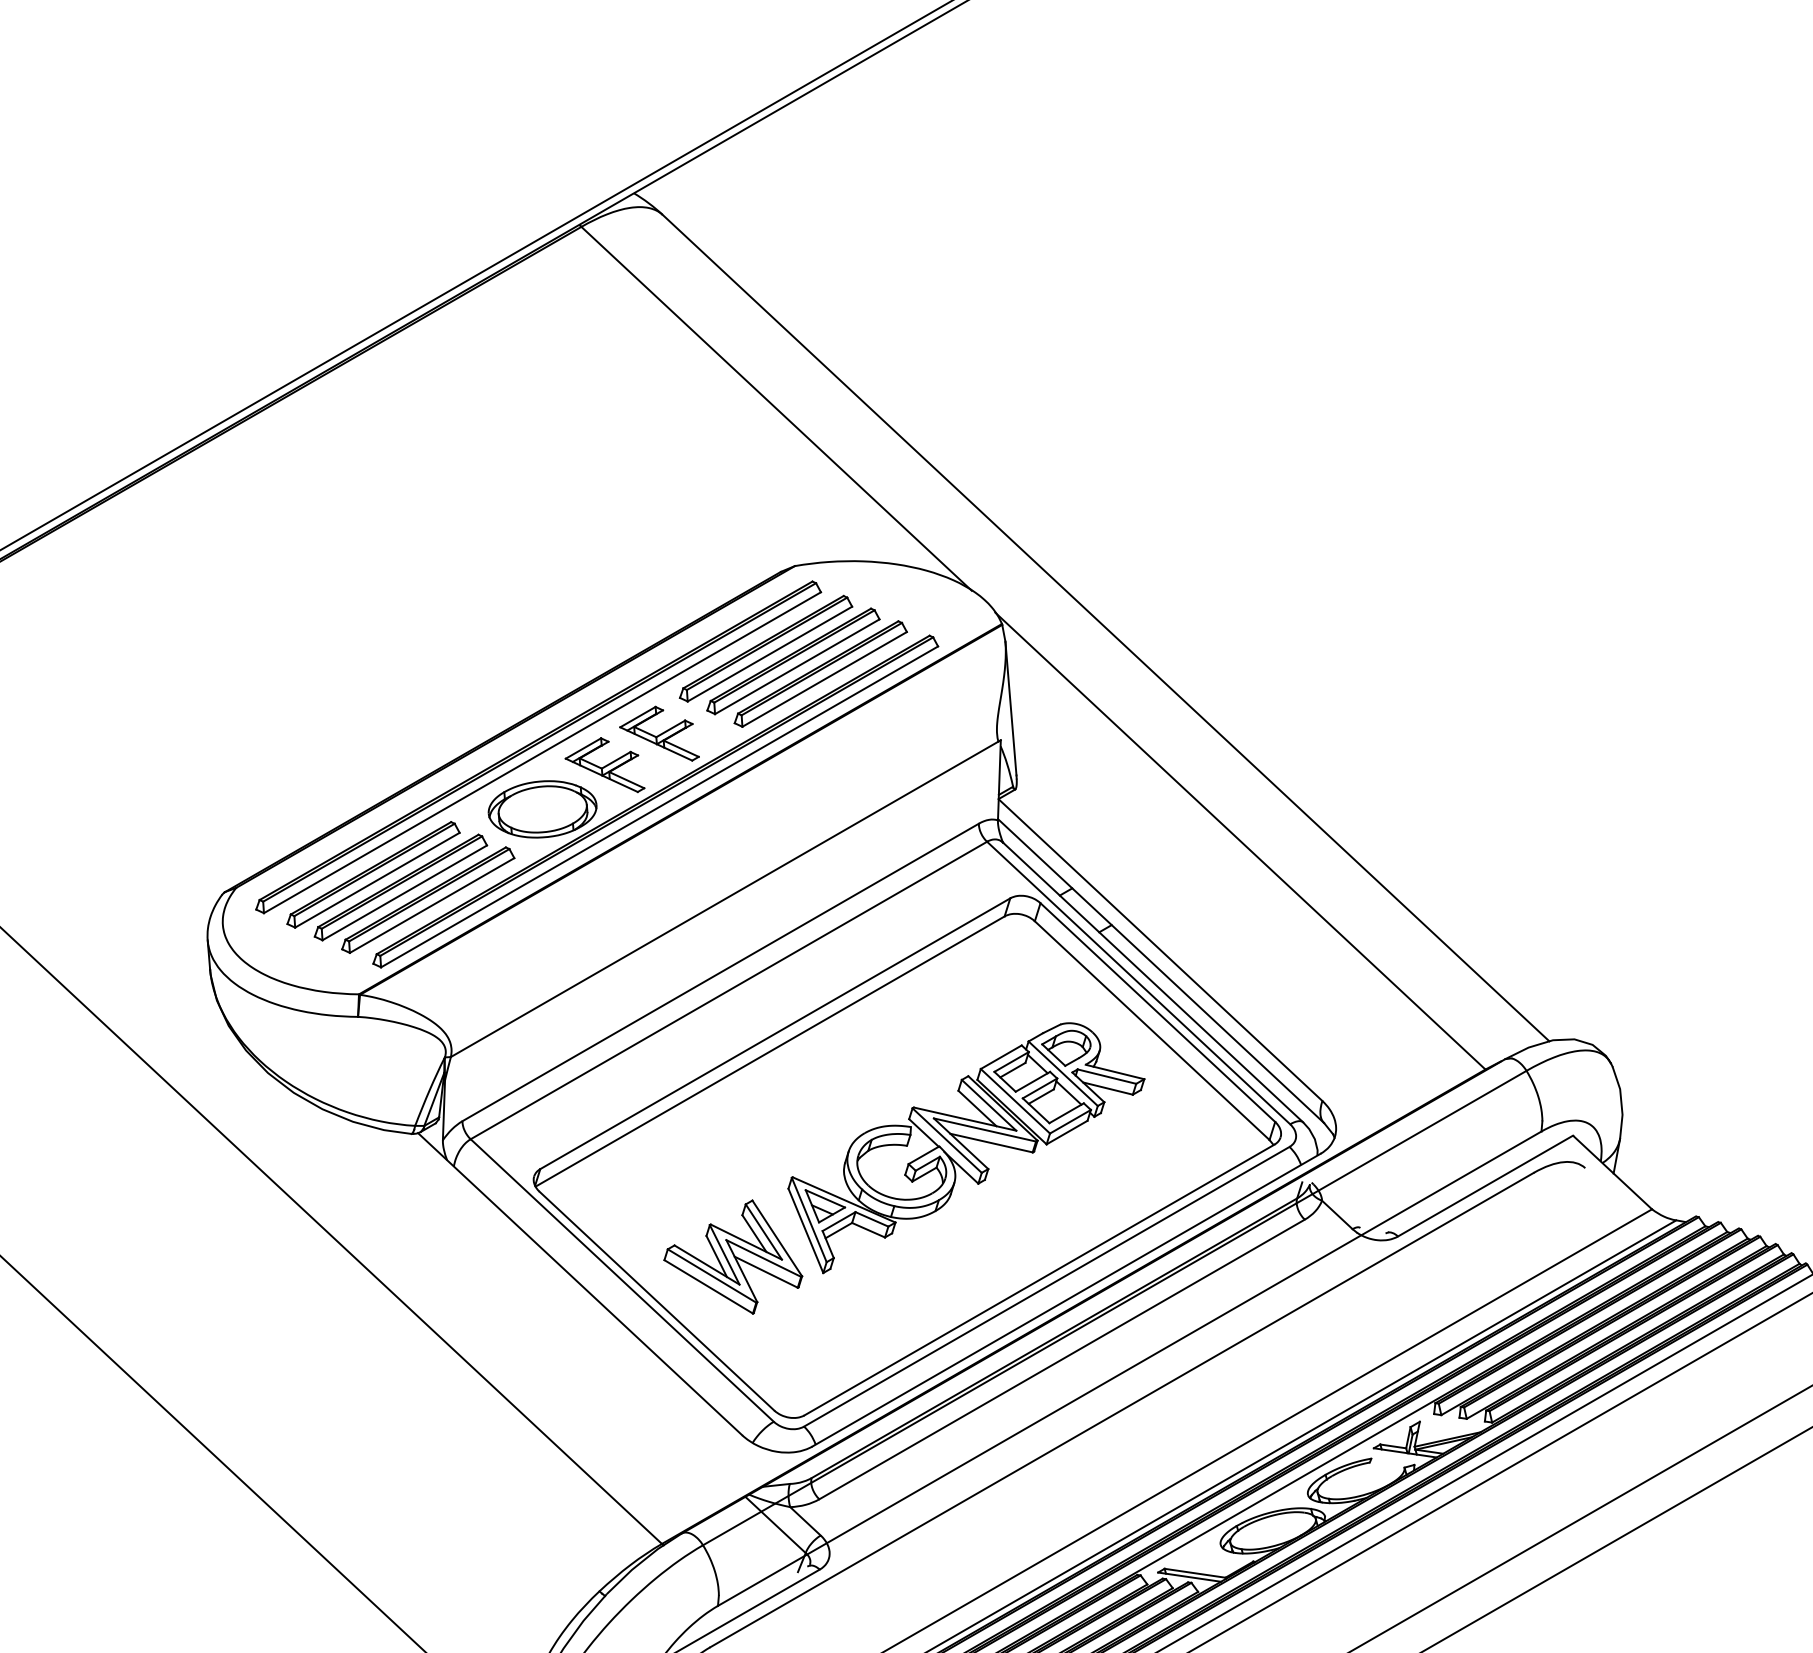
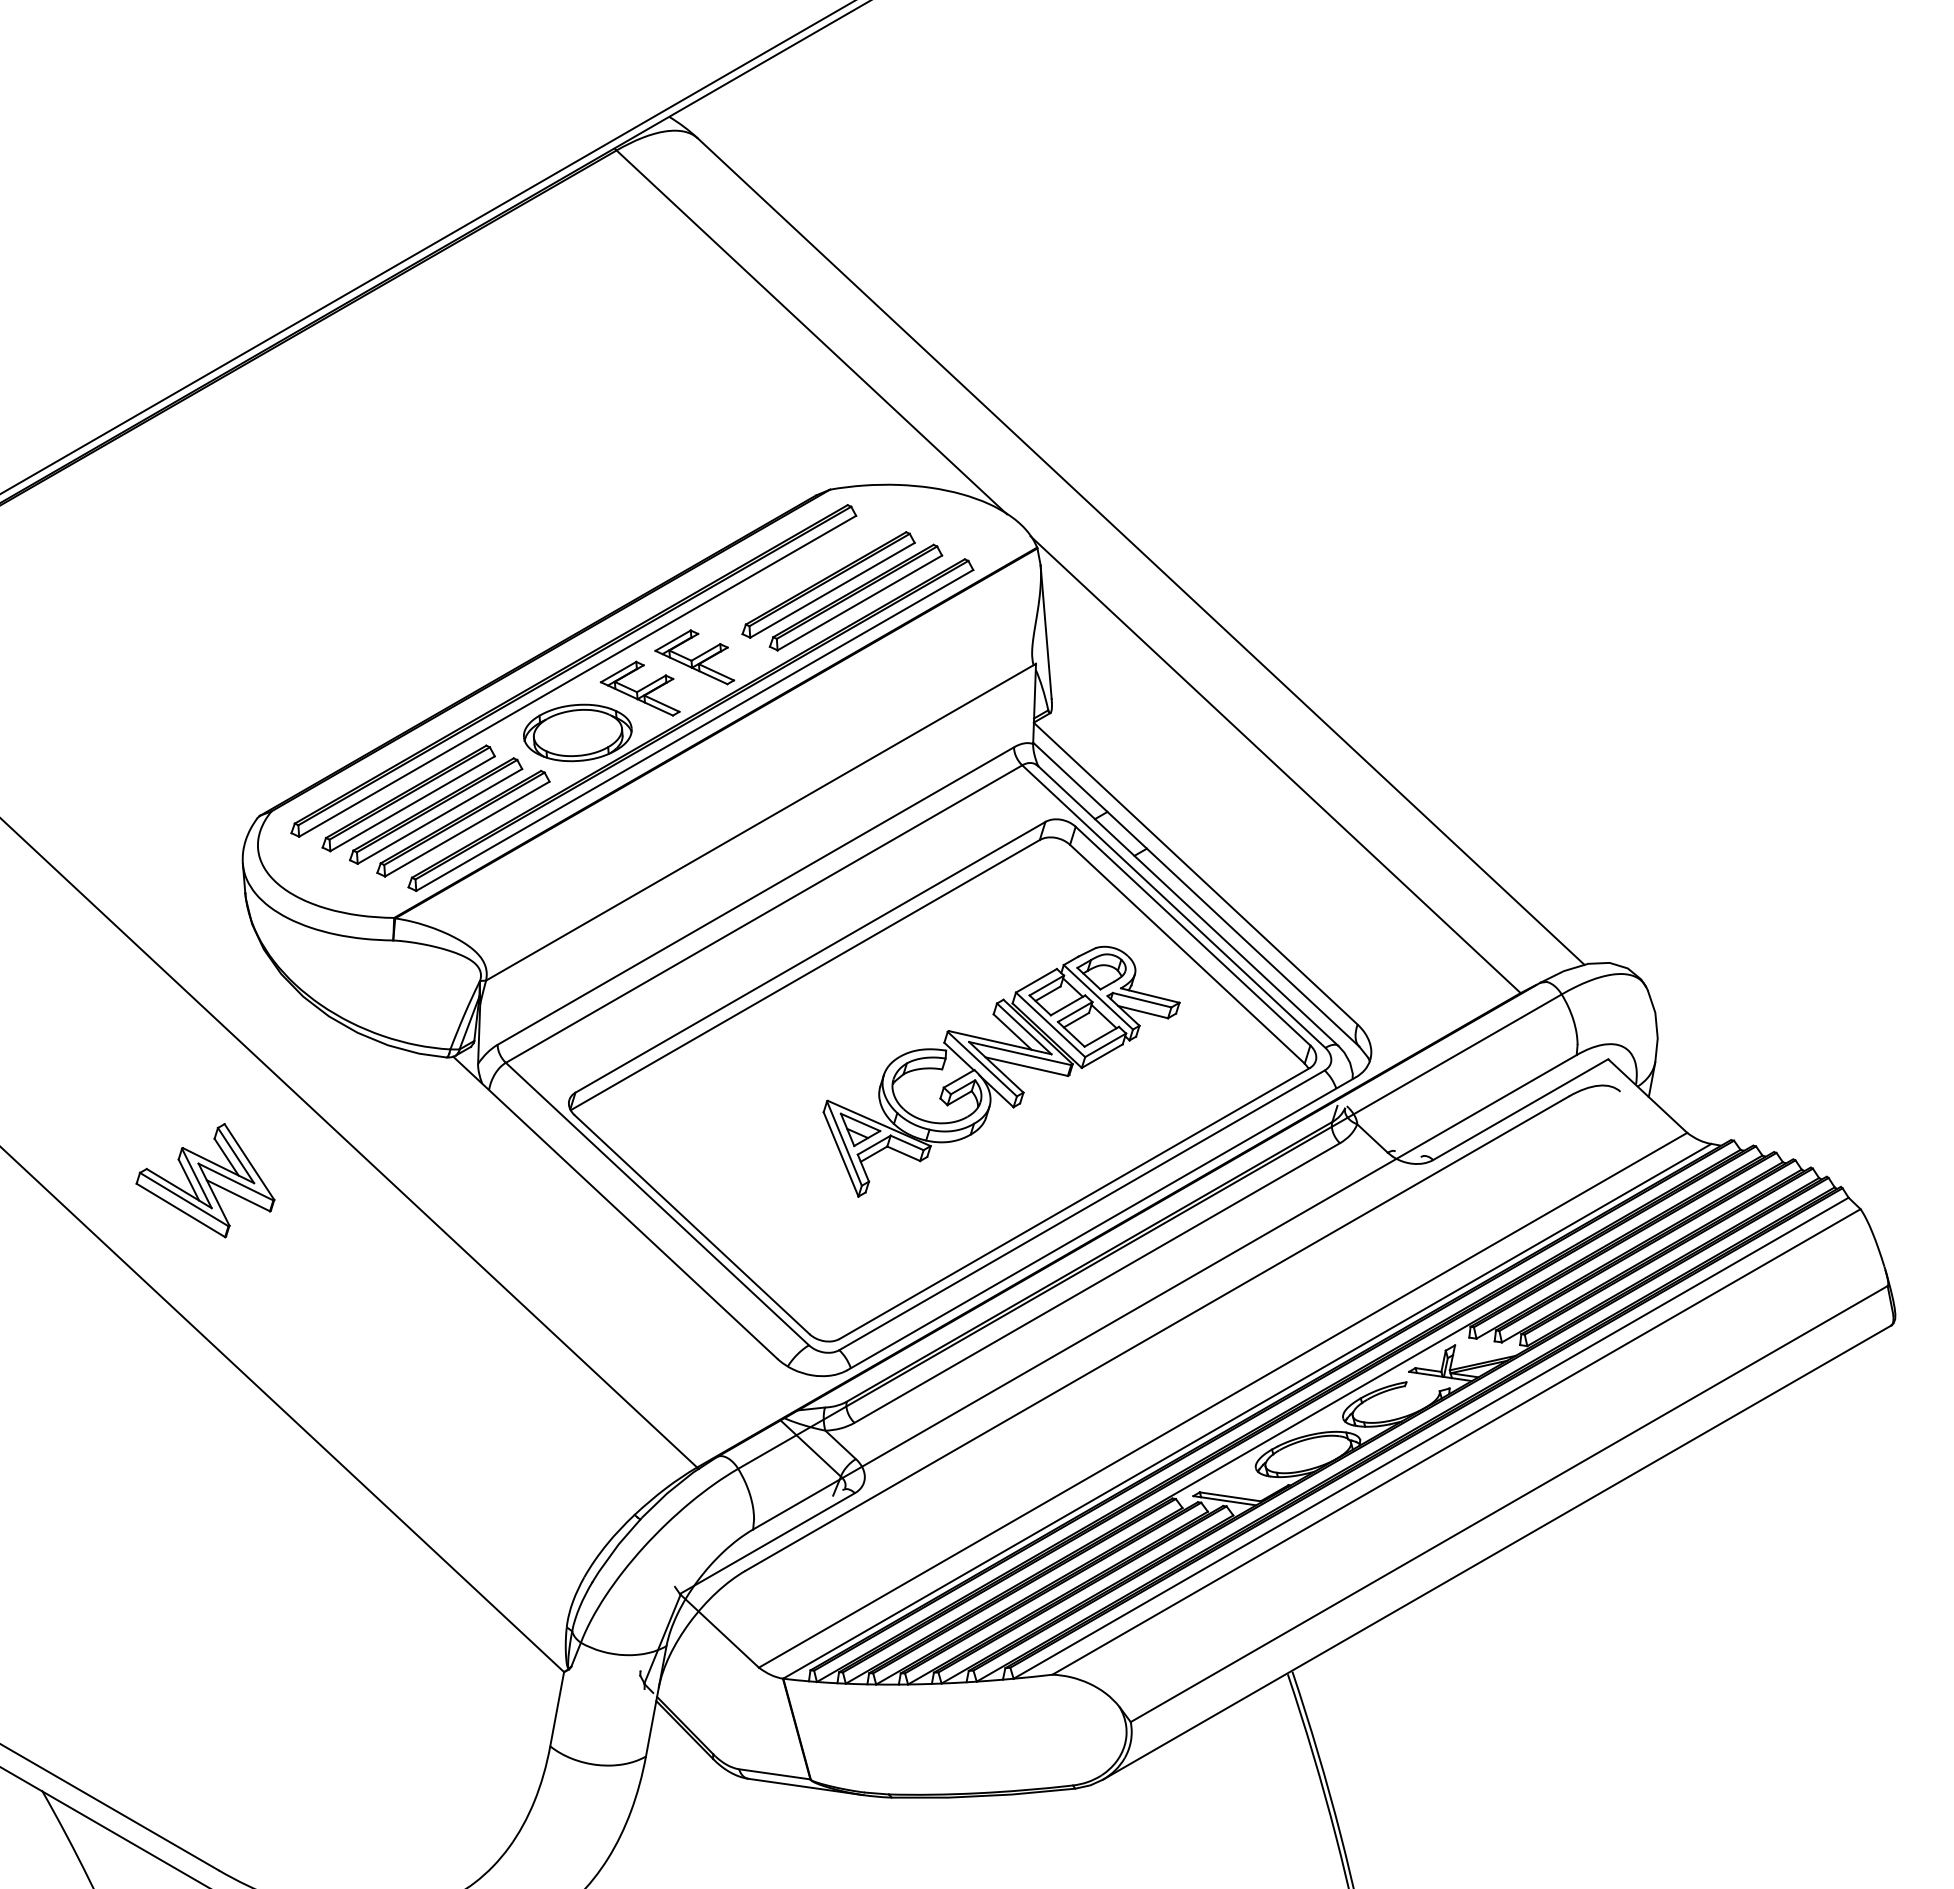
part: (766, 648) -> (801, 572), removed
part: (733, 1256) -> (205, 1180), moved

